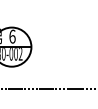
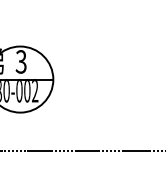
text: (12, 36) -> (21, 61), 6 -> 3

